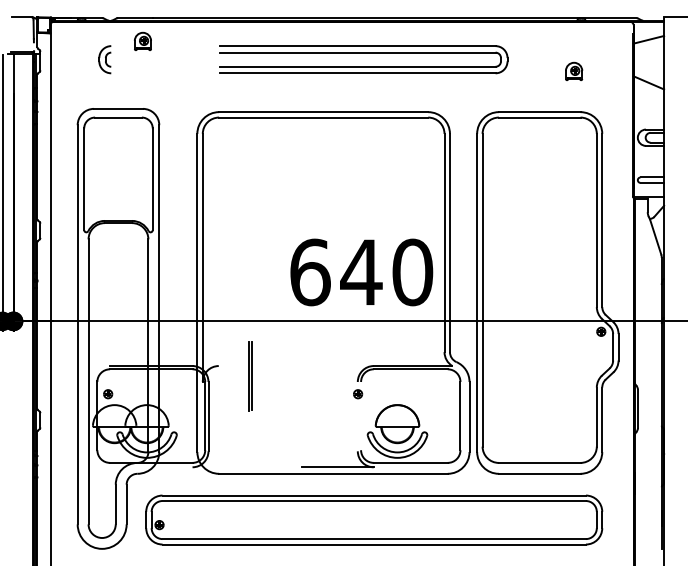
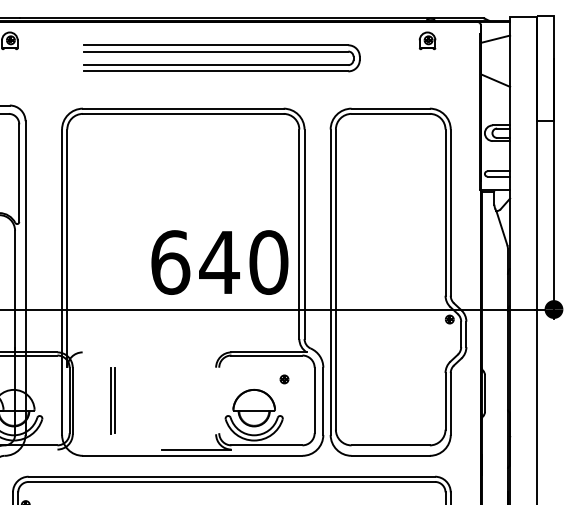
part: (574, 70) -> (427, 39), moved
line: (249, 376) -> (112, 400), moved
part: (358, 394) -> (284, 379), moved

